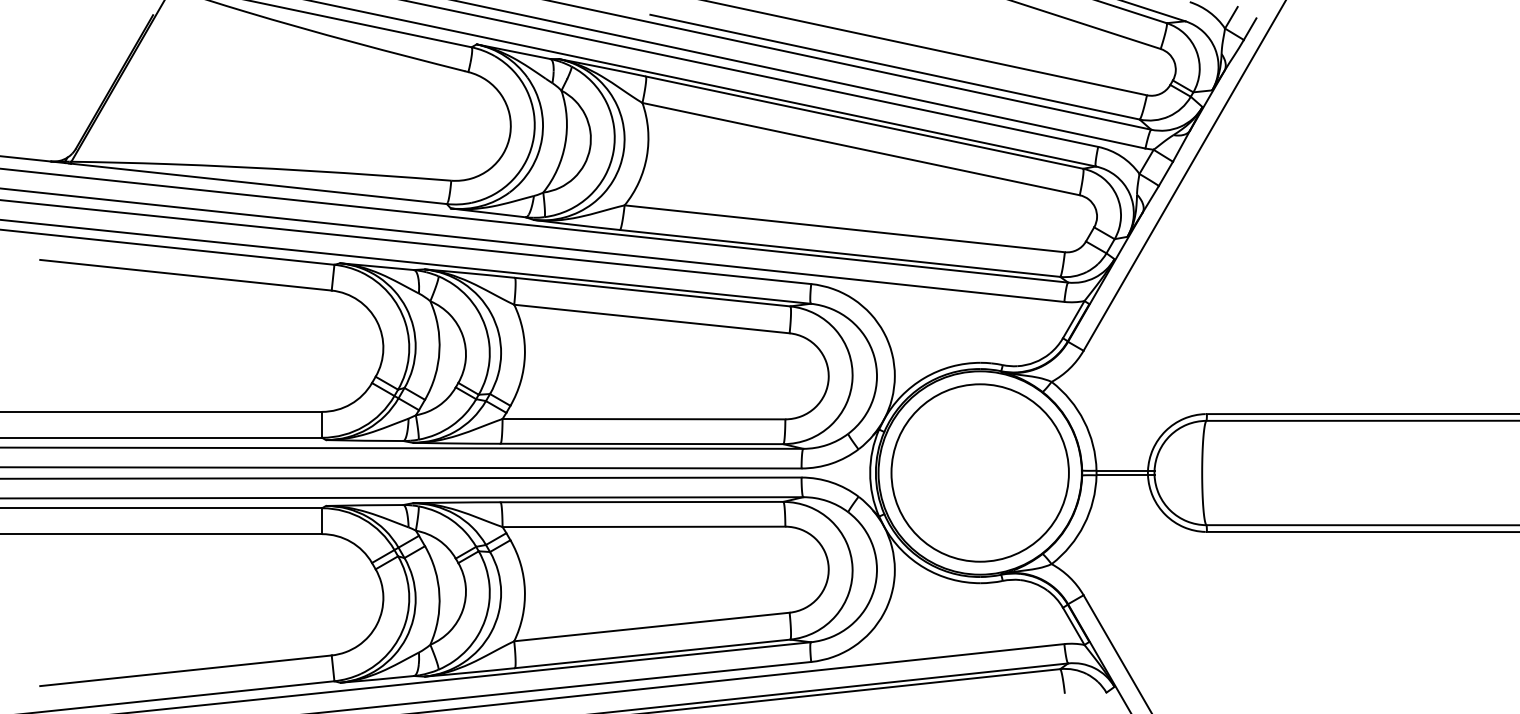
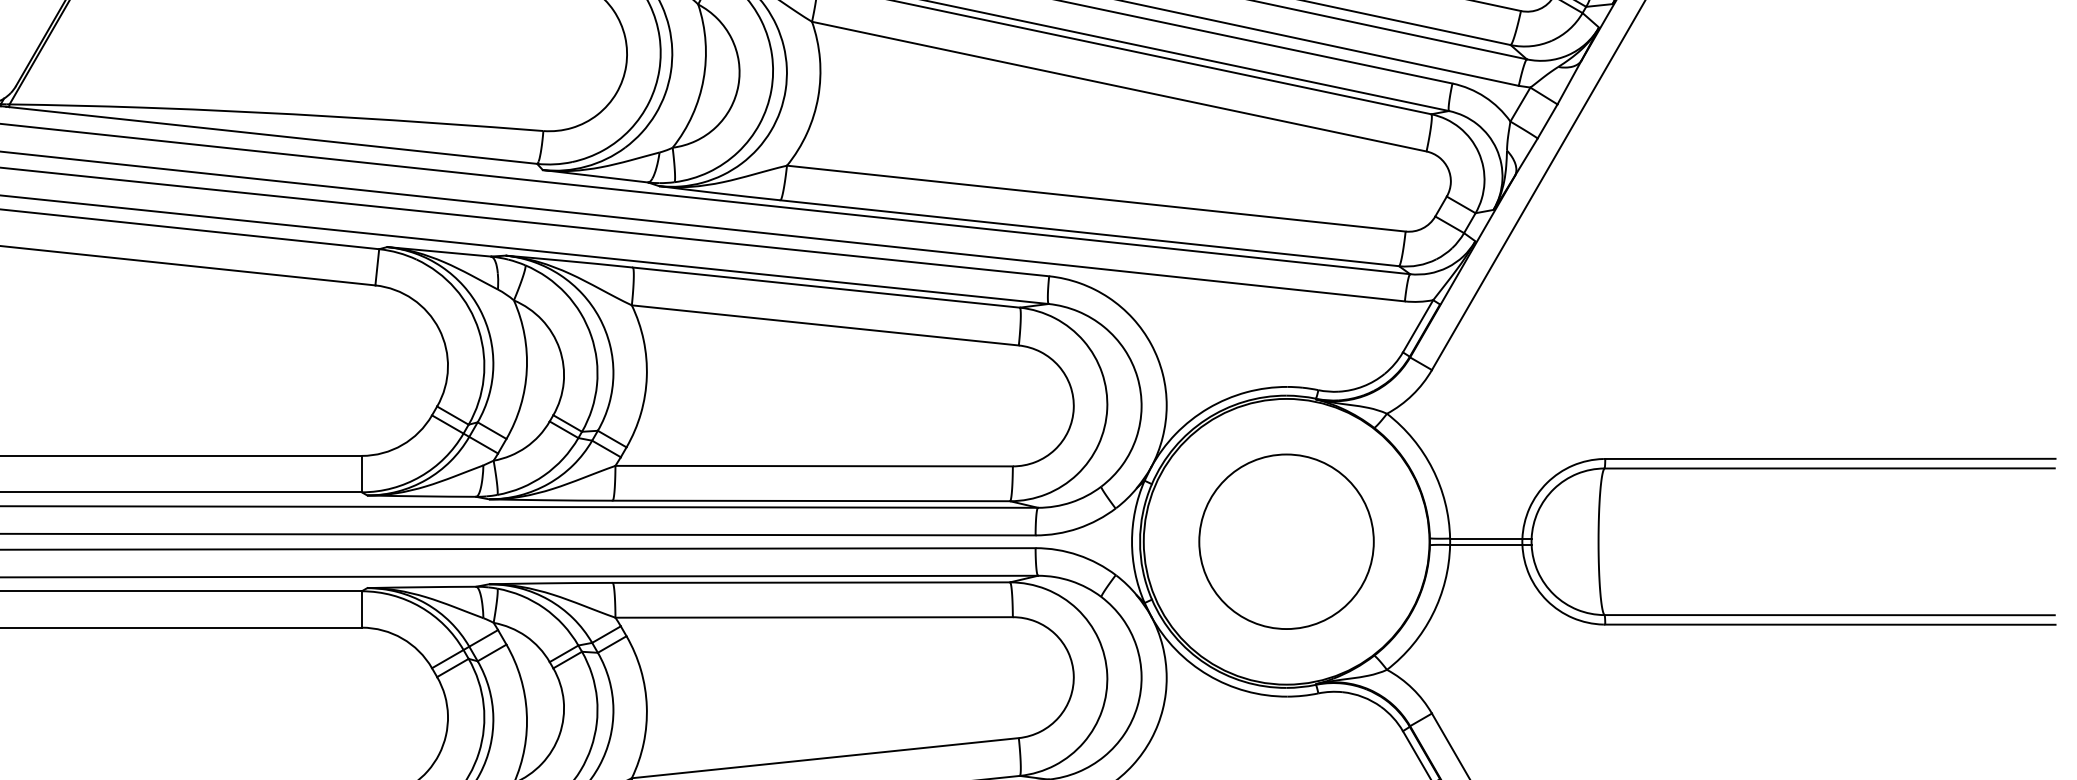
circle: (979, 472) -> (1285, 541), size x0.7

